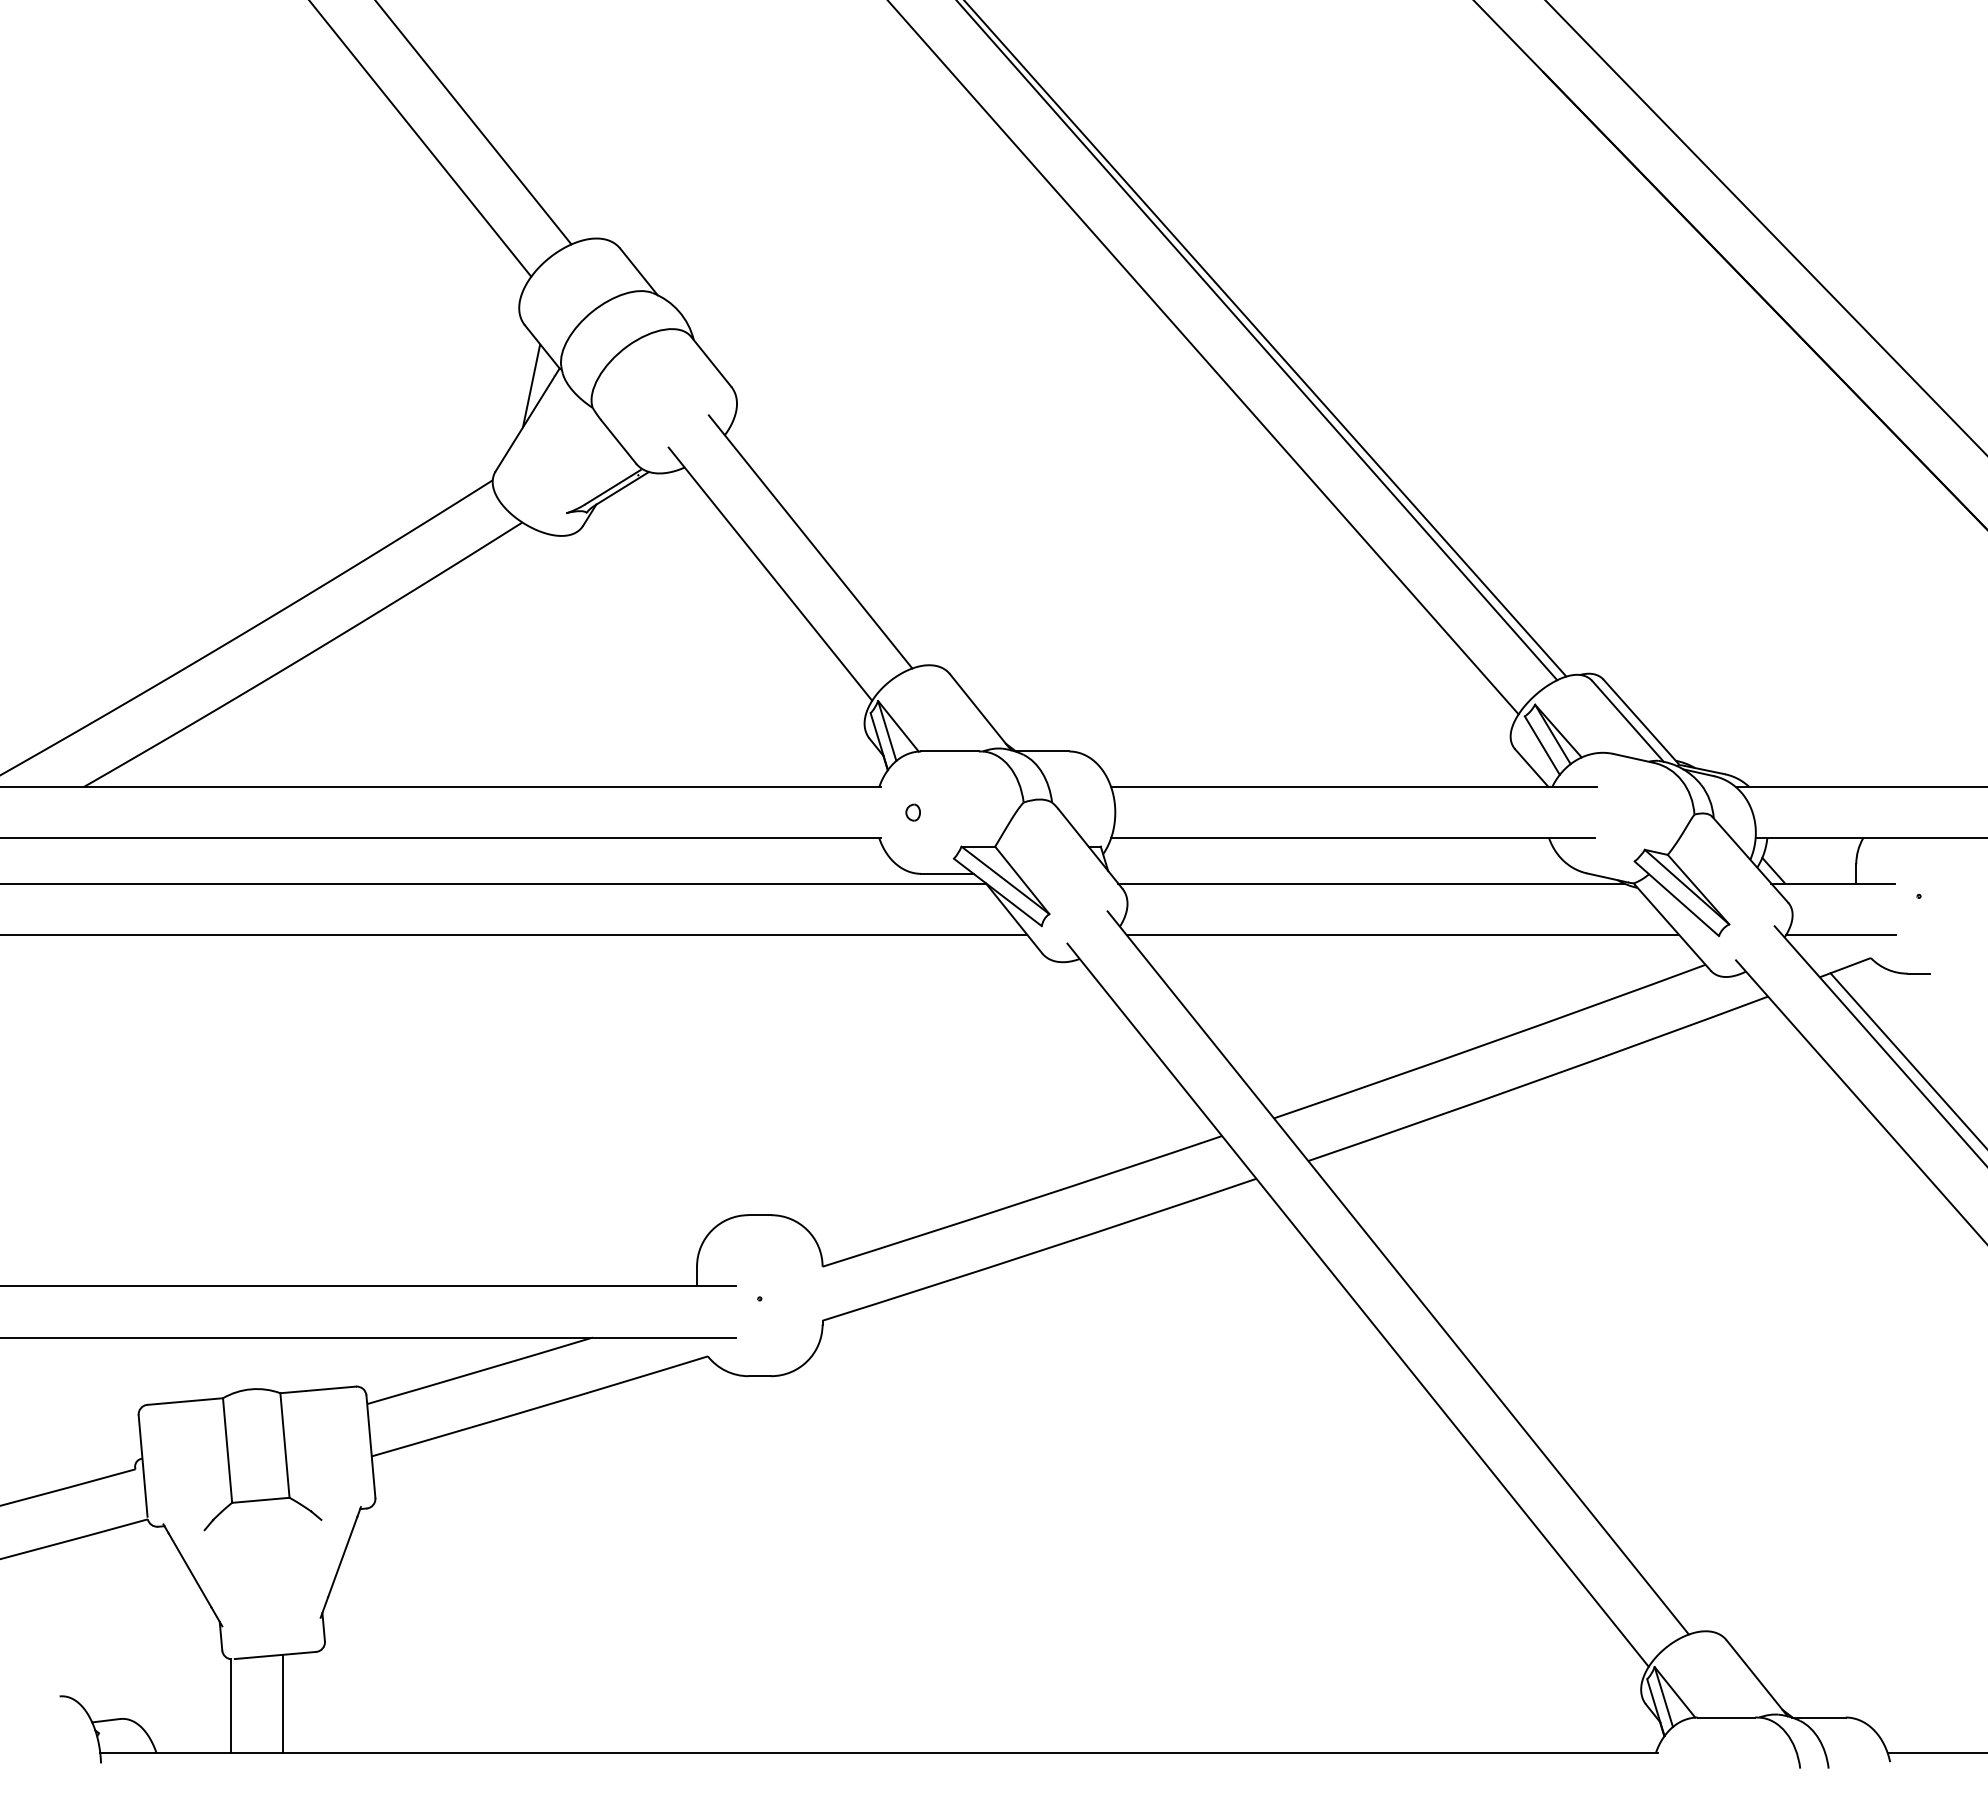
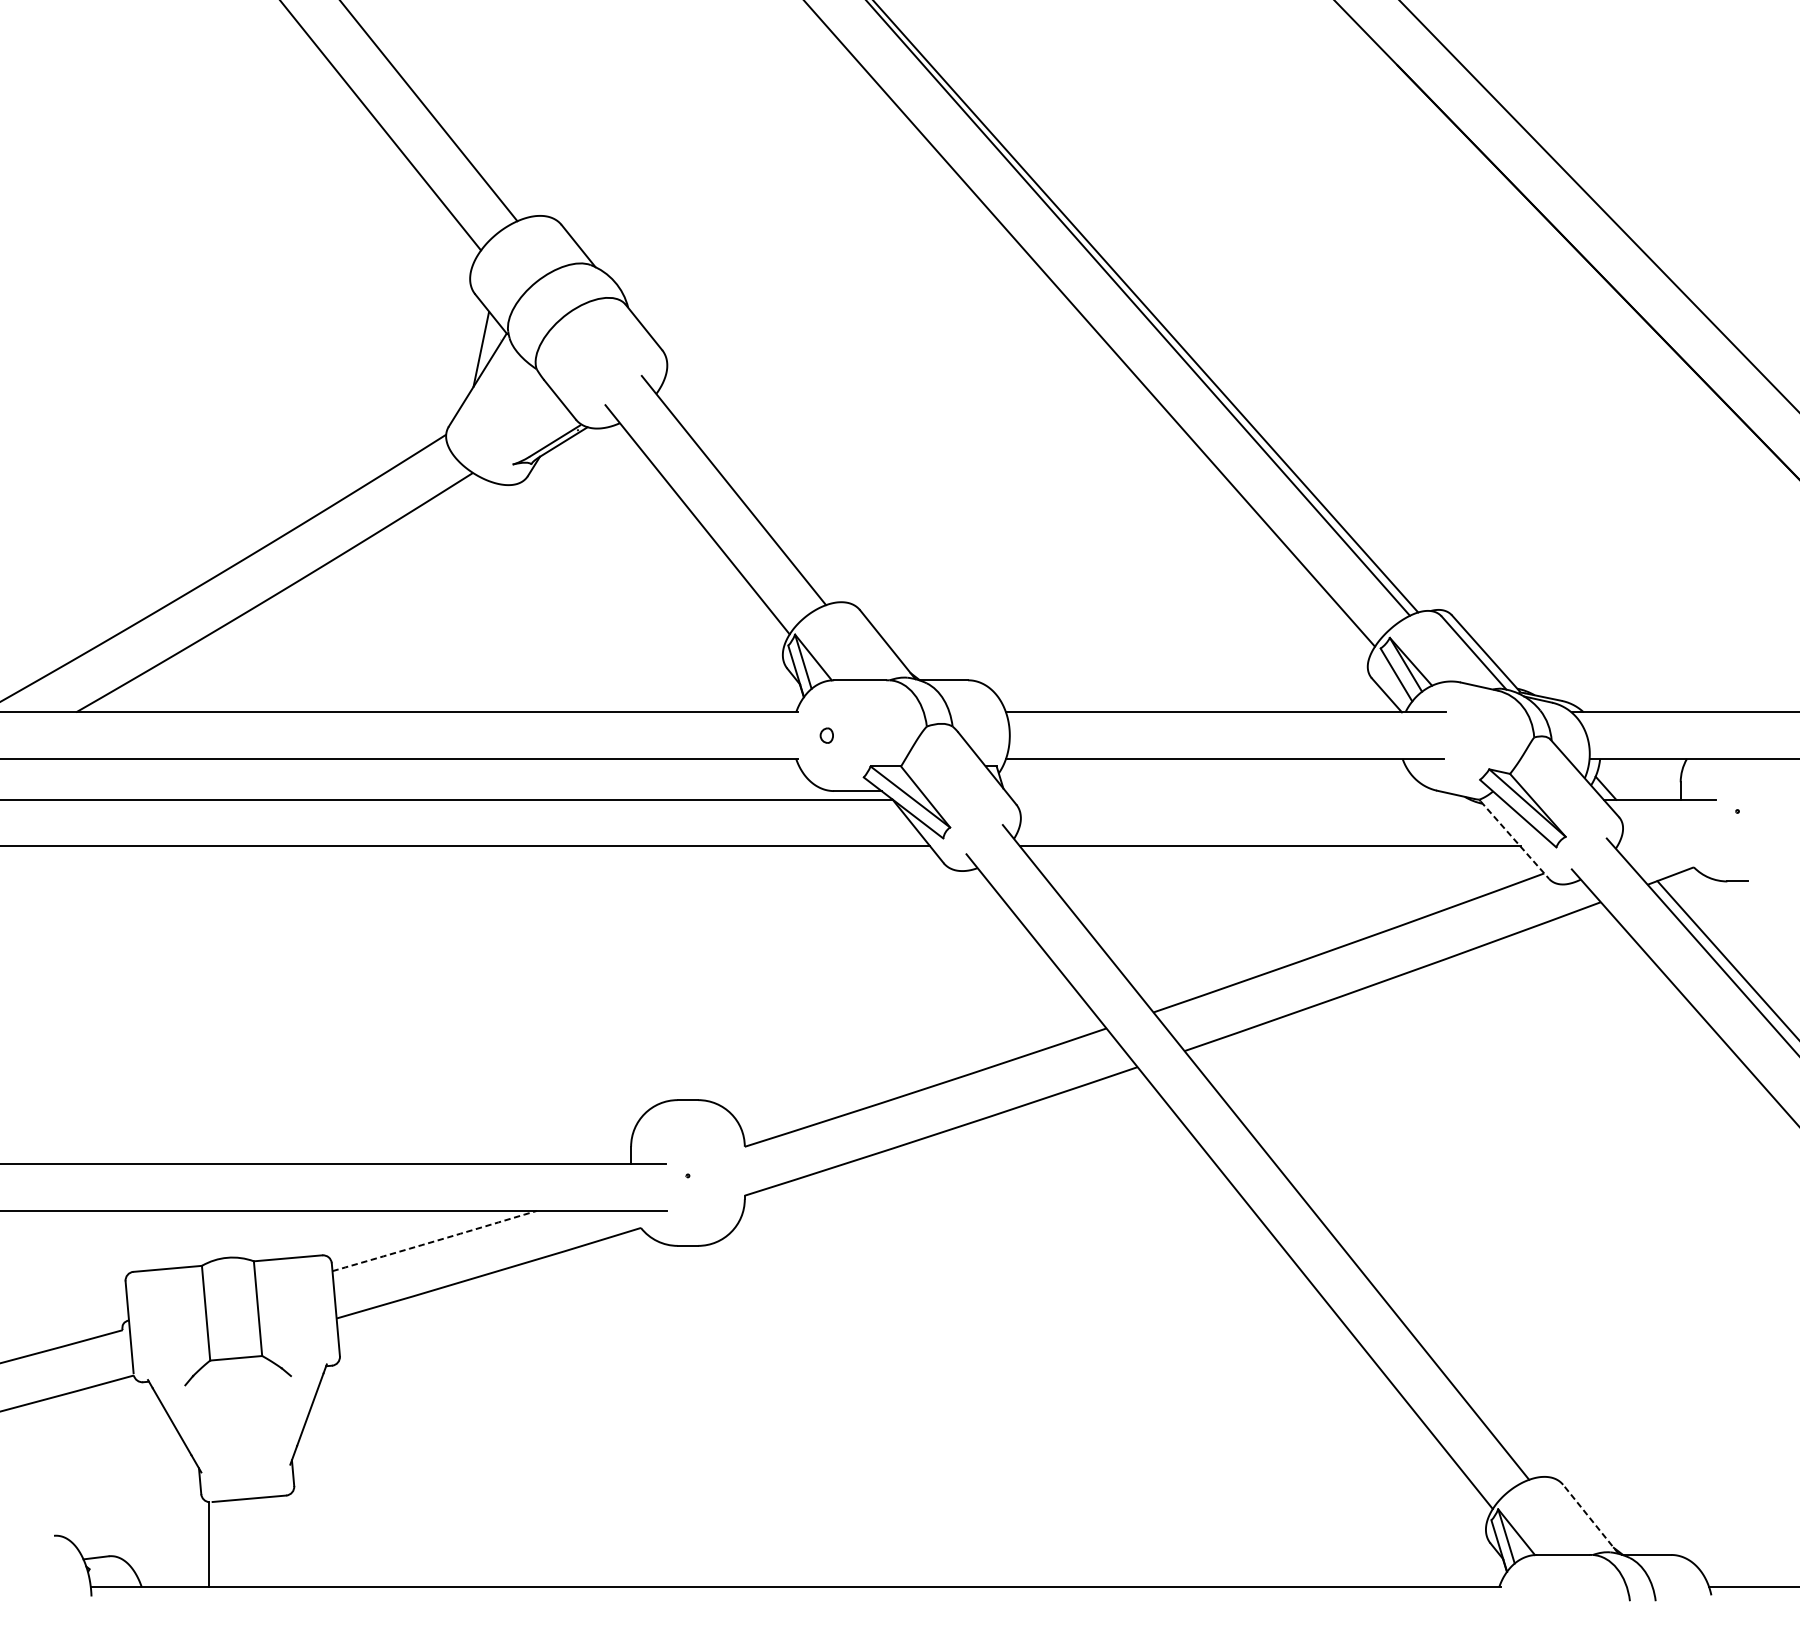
line: (1371, 883) -> (1241, 799), removed
line: (1673, 928) -> (1515, 840), solid -> dashed
line: (1840, 935) -> (1666, 846), removed
arc: (480, 1371) -> (435, 1241), solid -> dashed
line: (1757, 1678) -> (1591, 1519), solid -> dashed
line: (282, 1703) -> (255, 1542), removed

